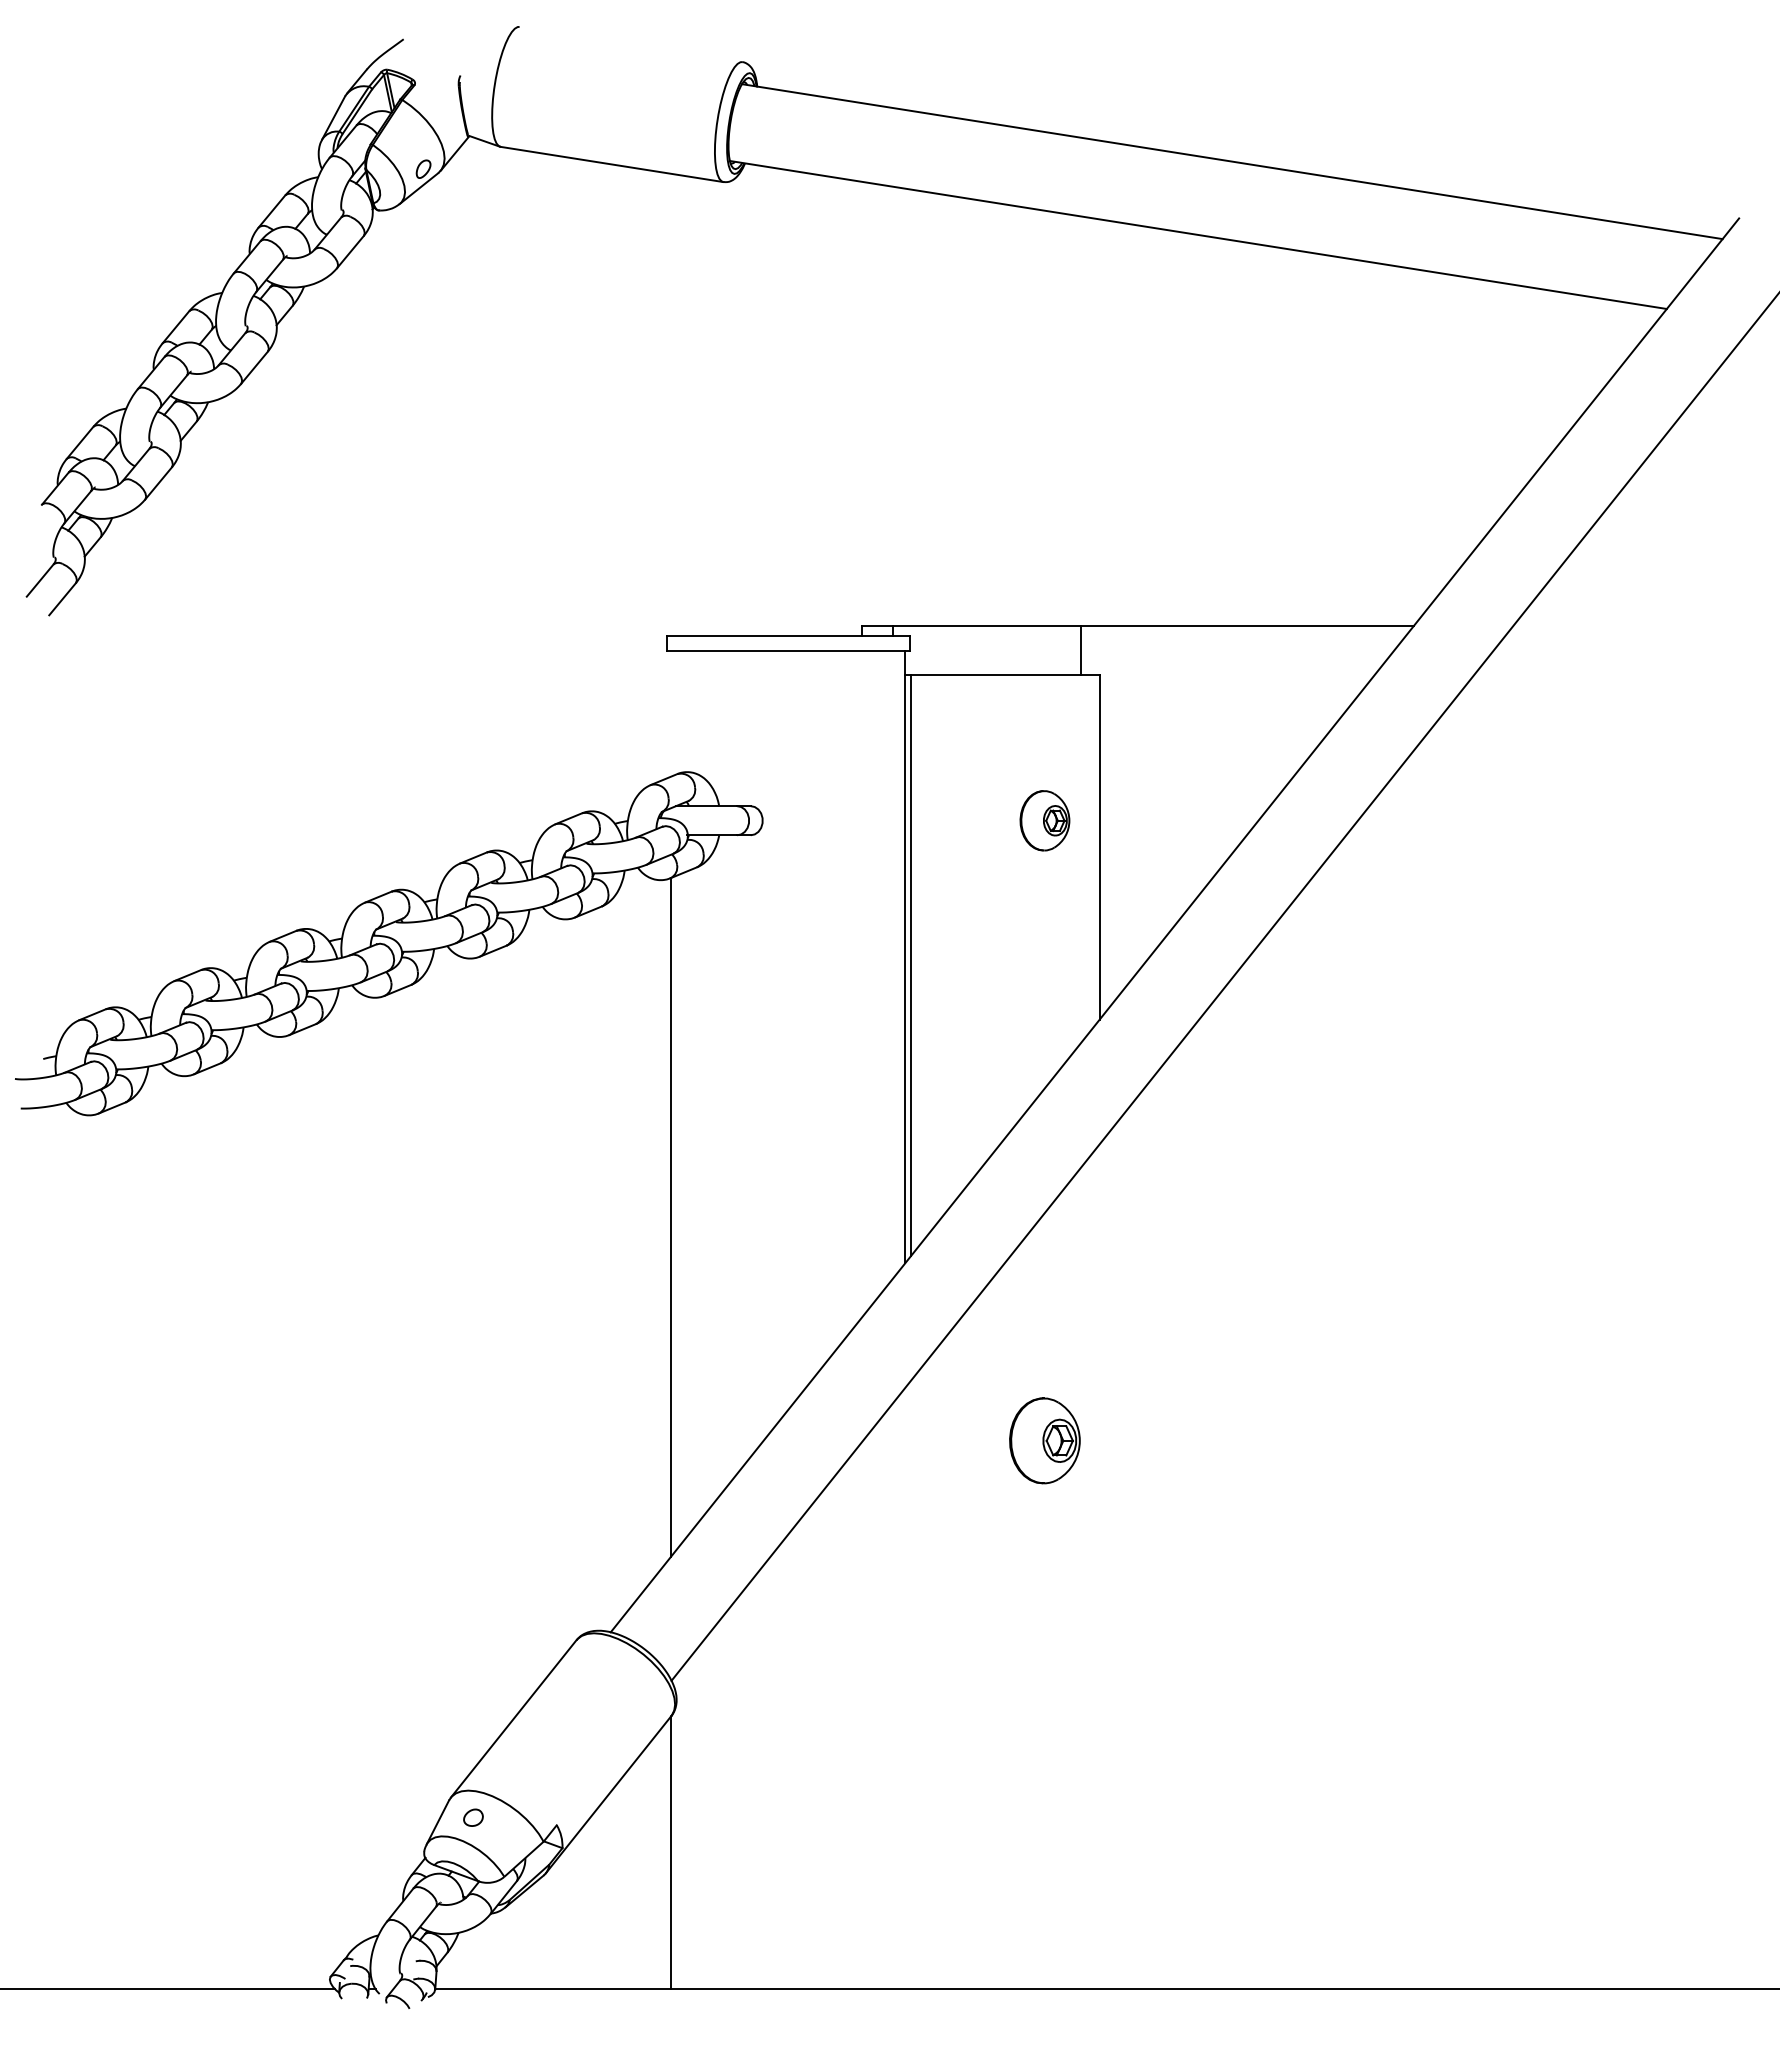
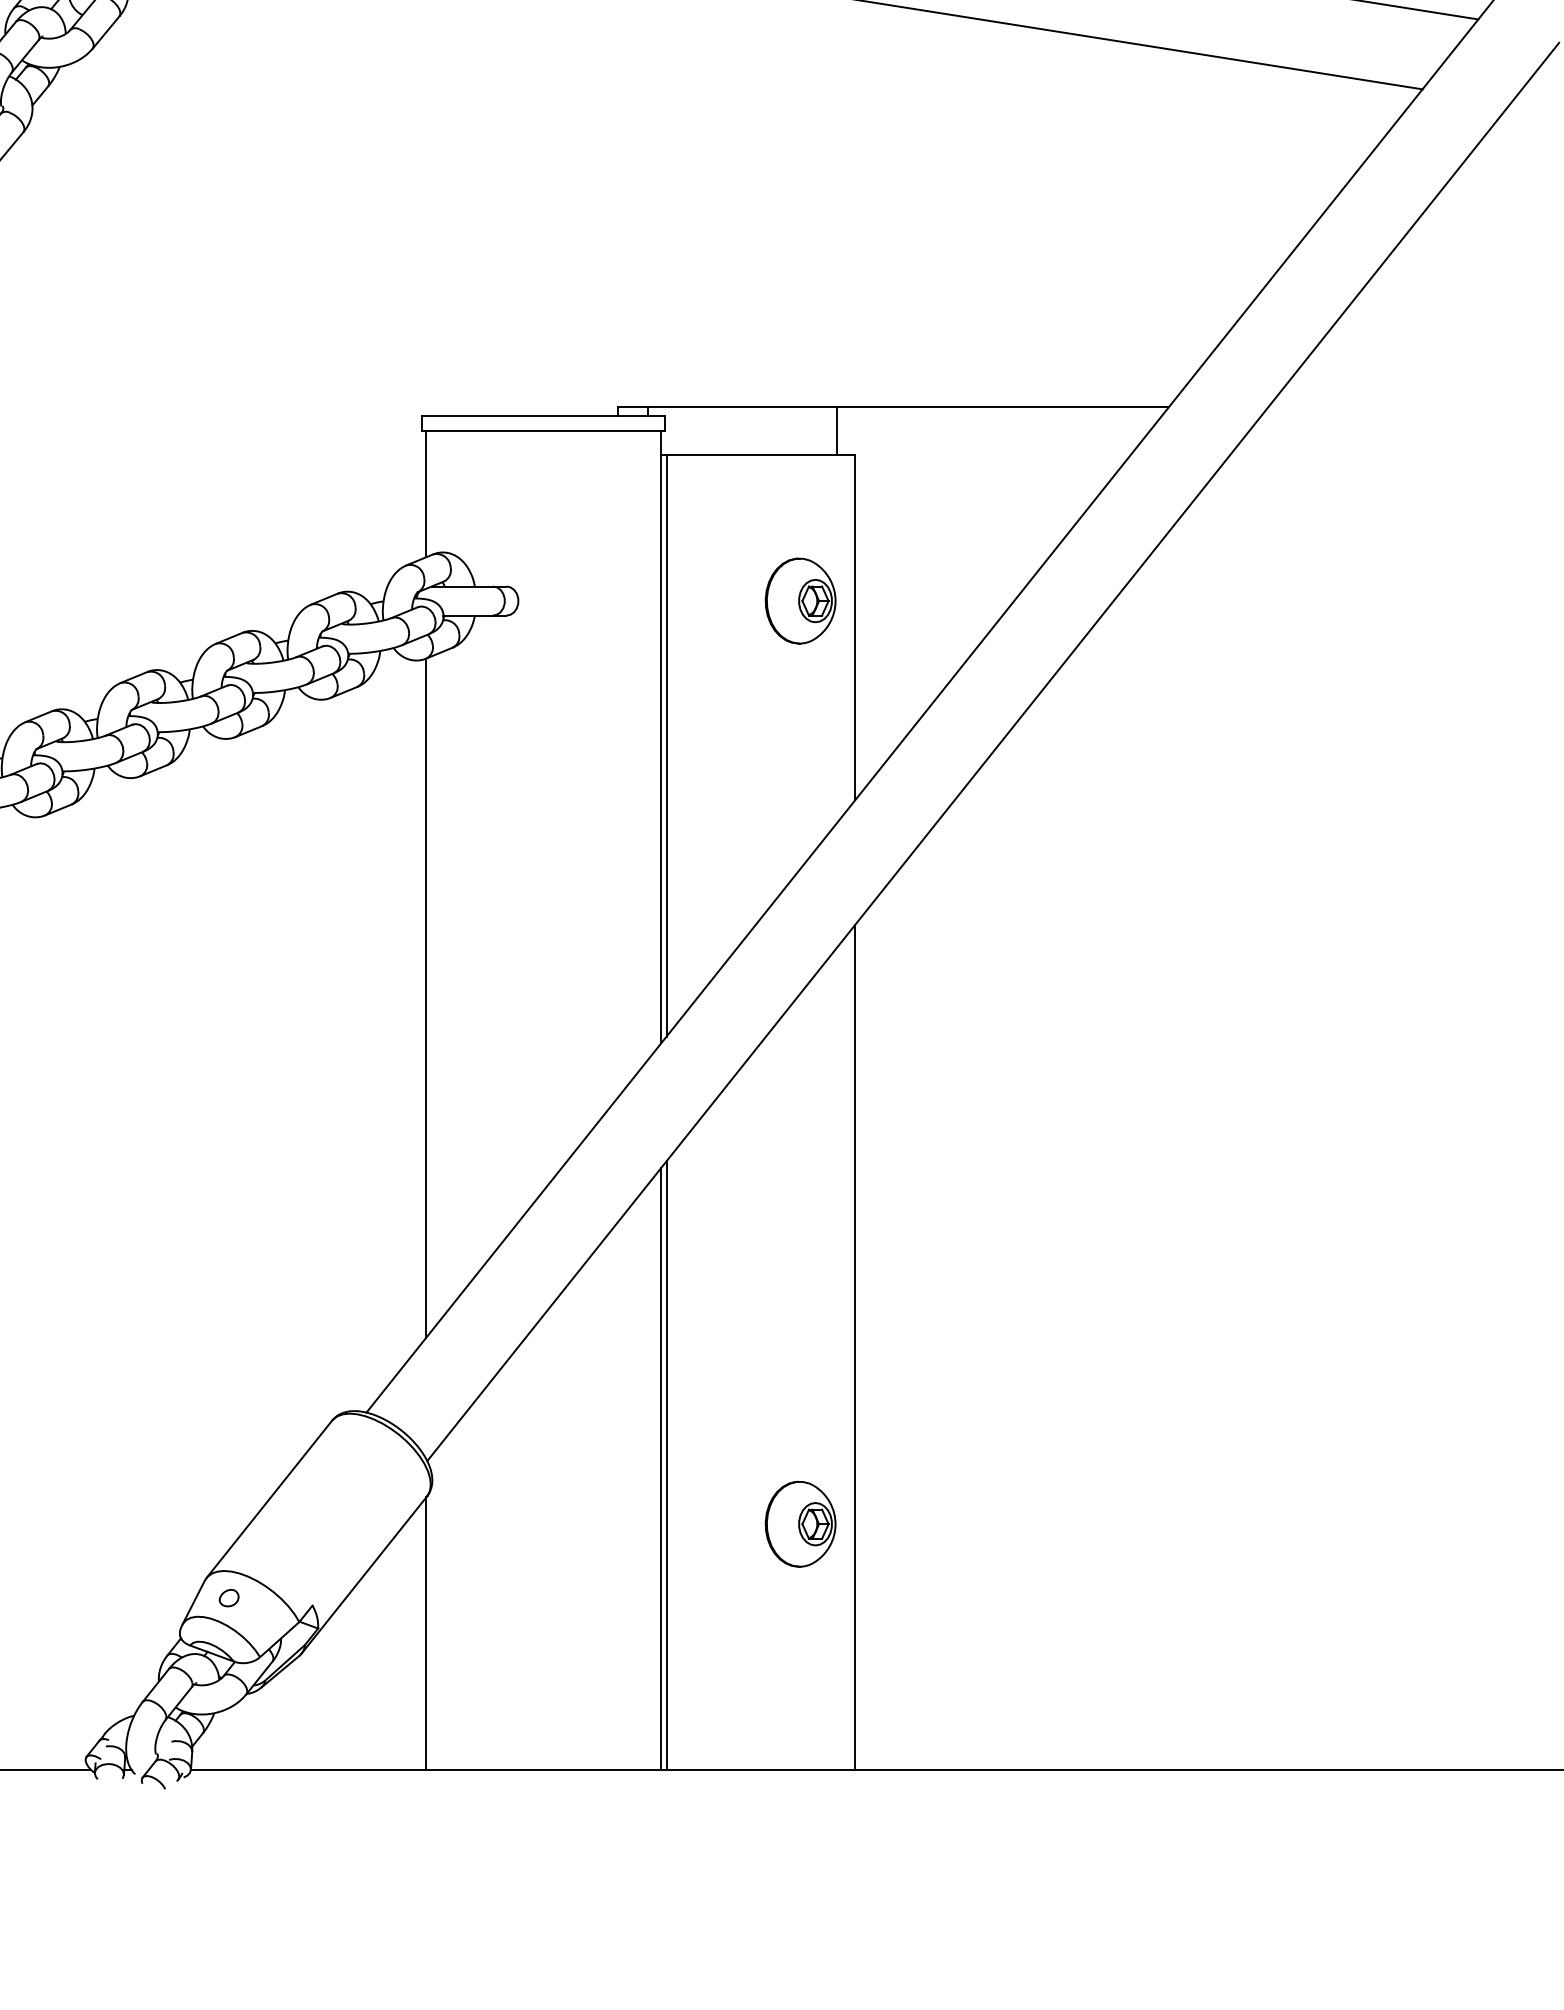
line: (670, 713) -> (426, 493), added
part: (1044, 820) -> (800, 600), size x1.43
part: (1044, 1440) -> (800, 1523), moved
line: (1099, 1566) -> (855, 1346), added
line: (910, 1684) -> (666, 1464), added
line: (905, 1688) -> (661, 1468), added

